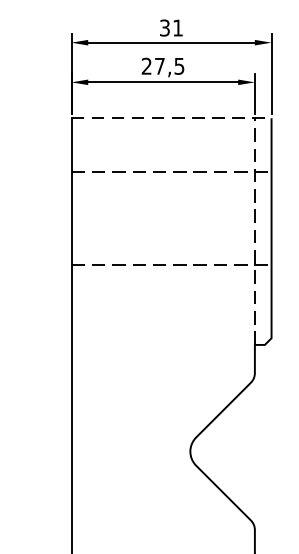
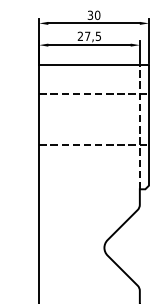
text: (177, 26) -> (97, 14), 31 -> 30
line: (172, 117) -> (94, 64), dashed -> solid

